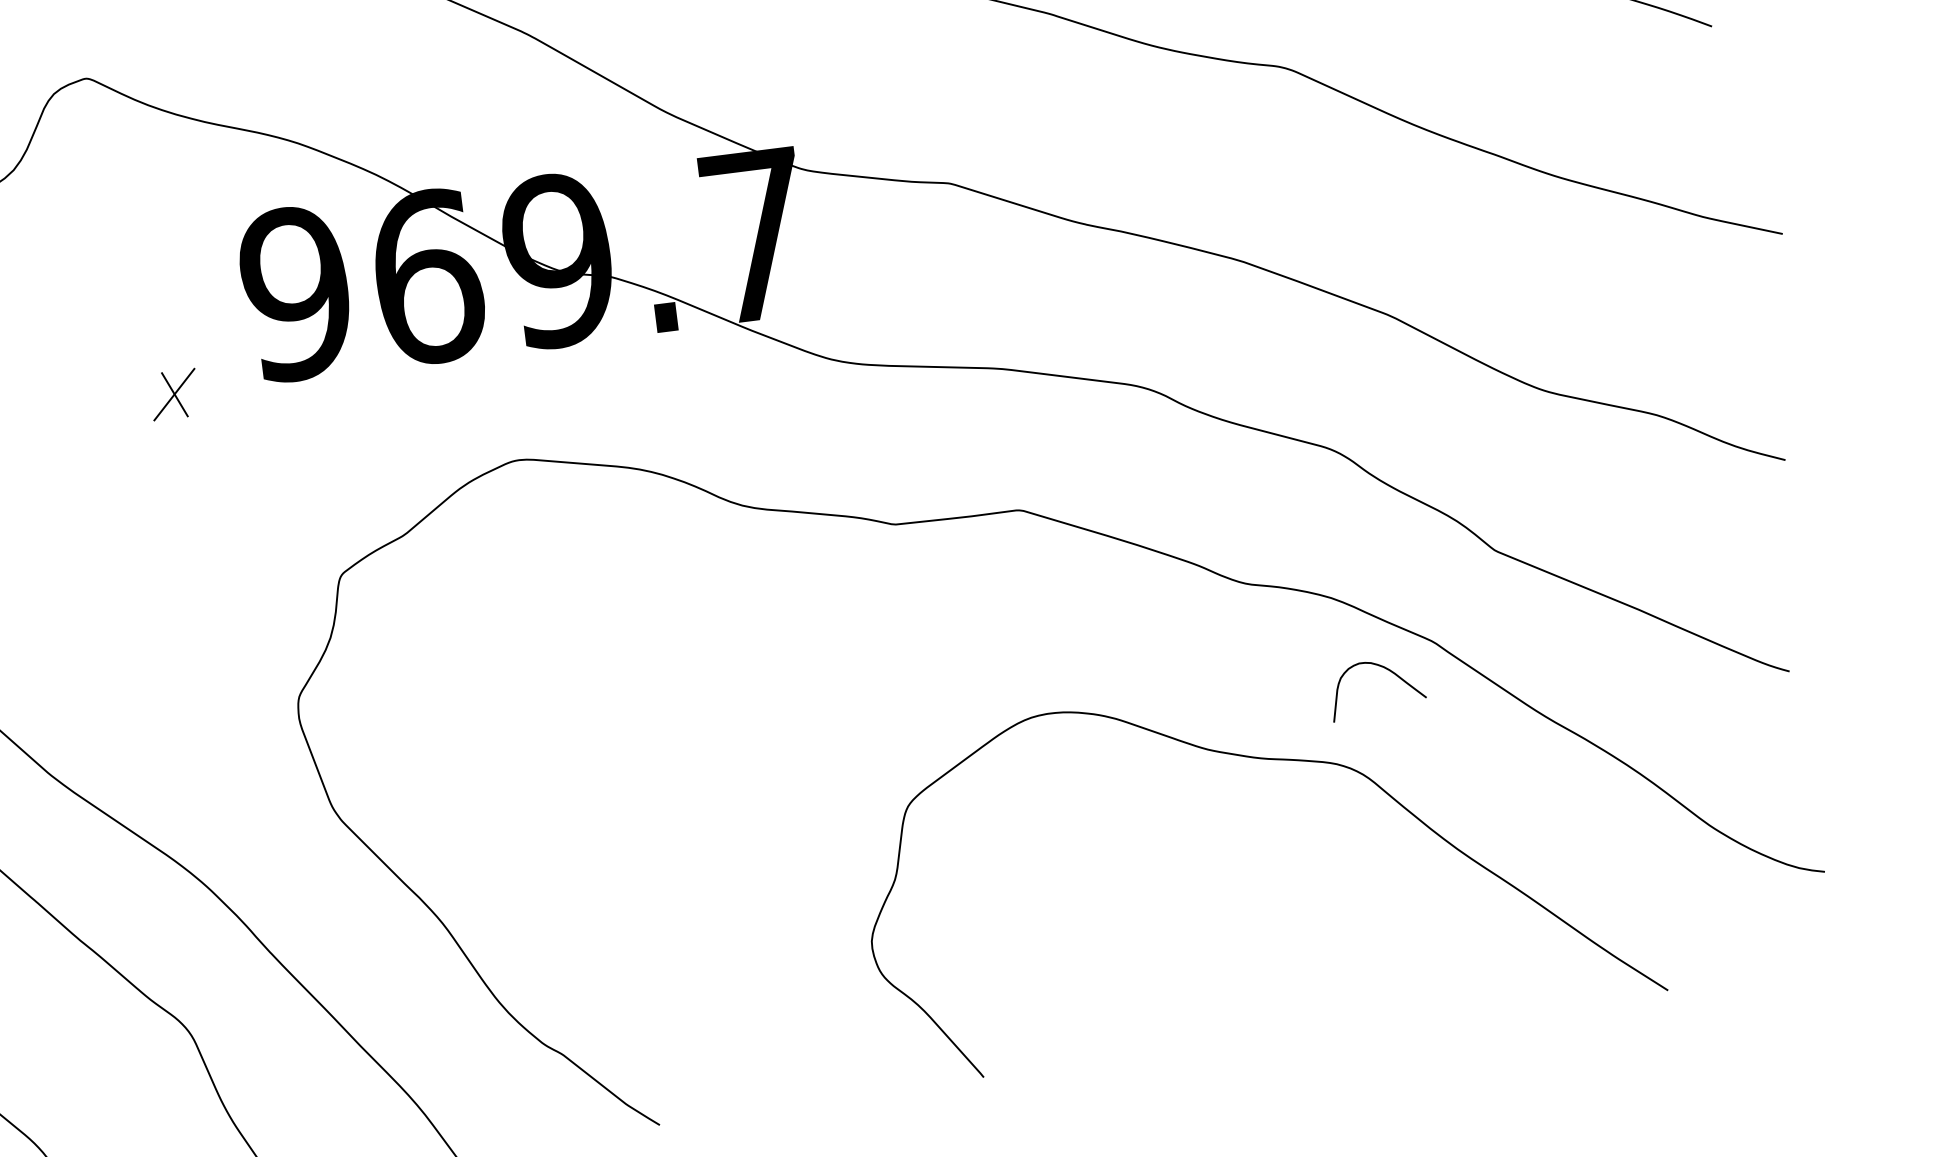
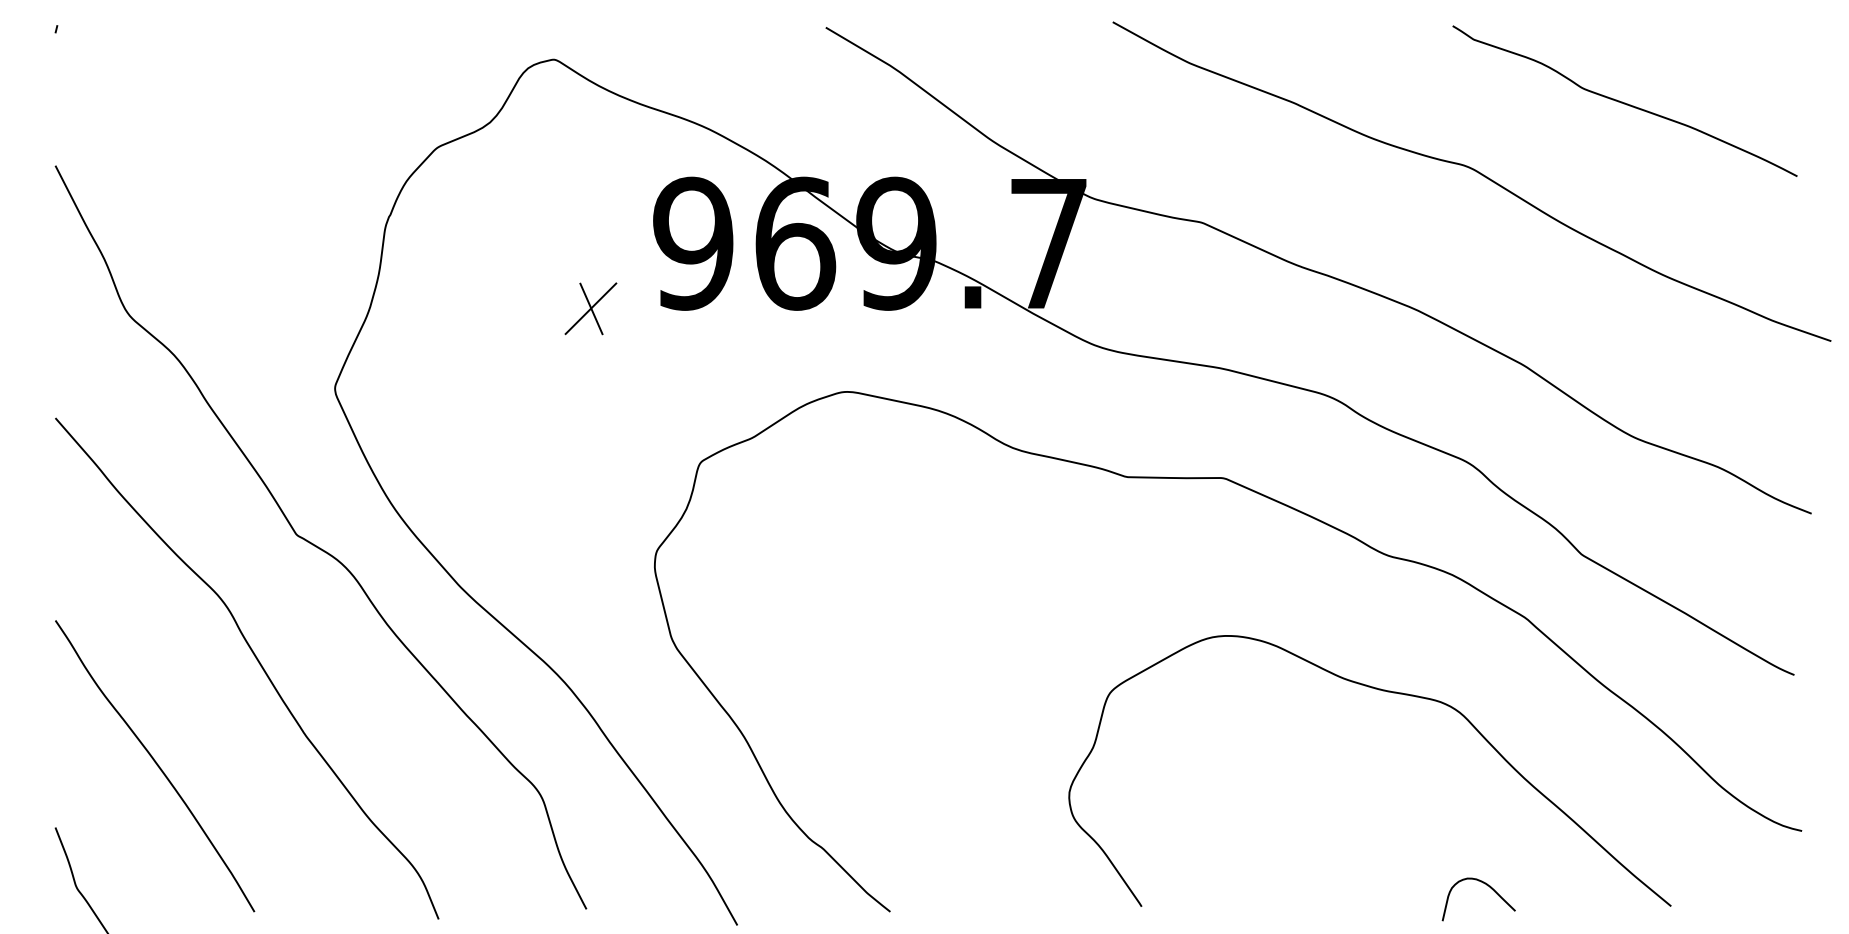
part: (173, 394) -> (590, 308), size x1.43
curve: (1384, 669) -> (1486, 885), moved

